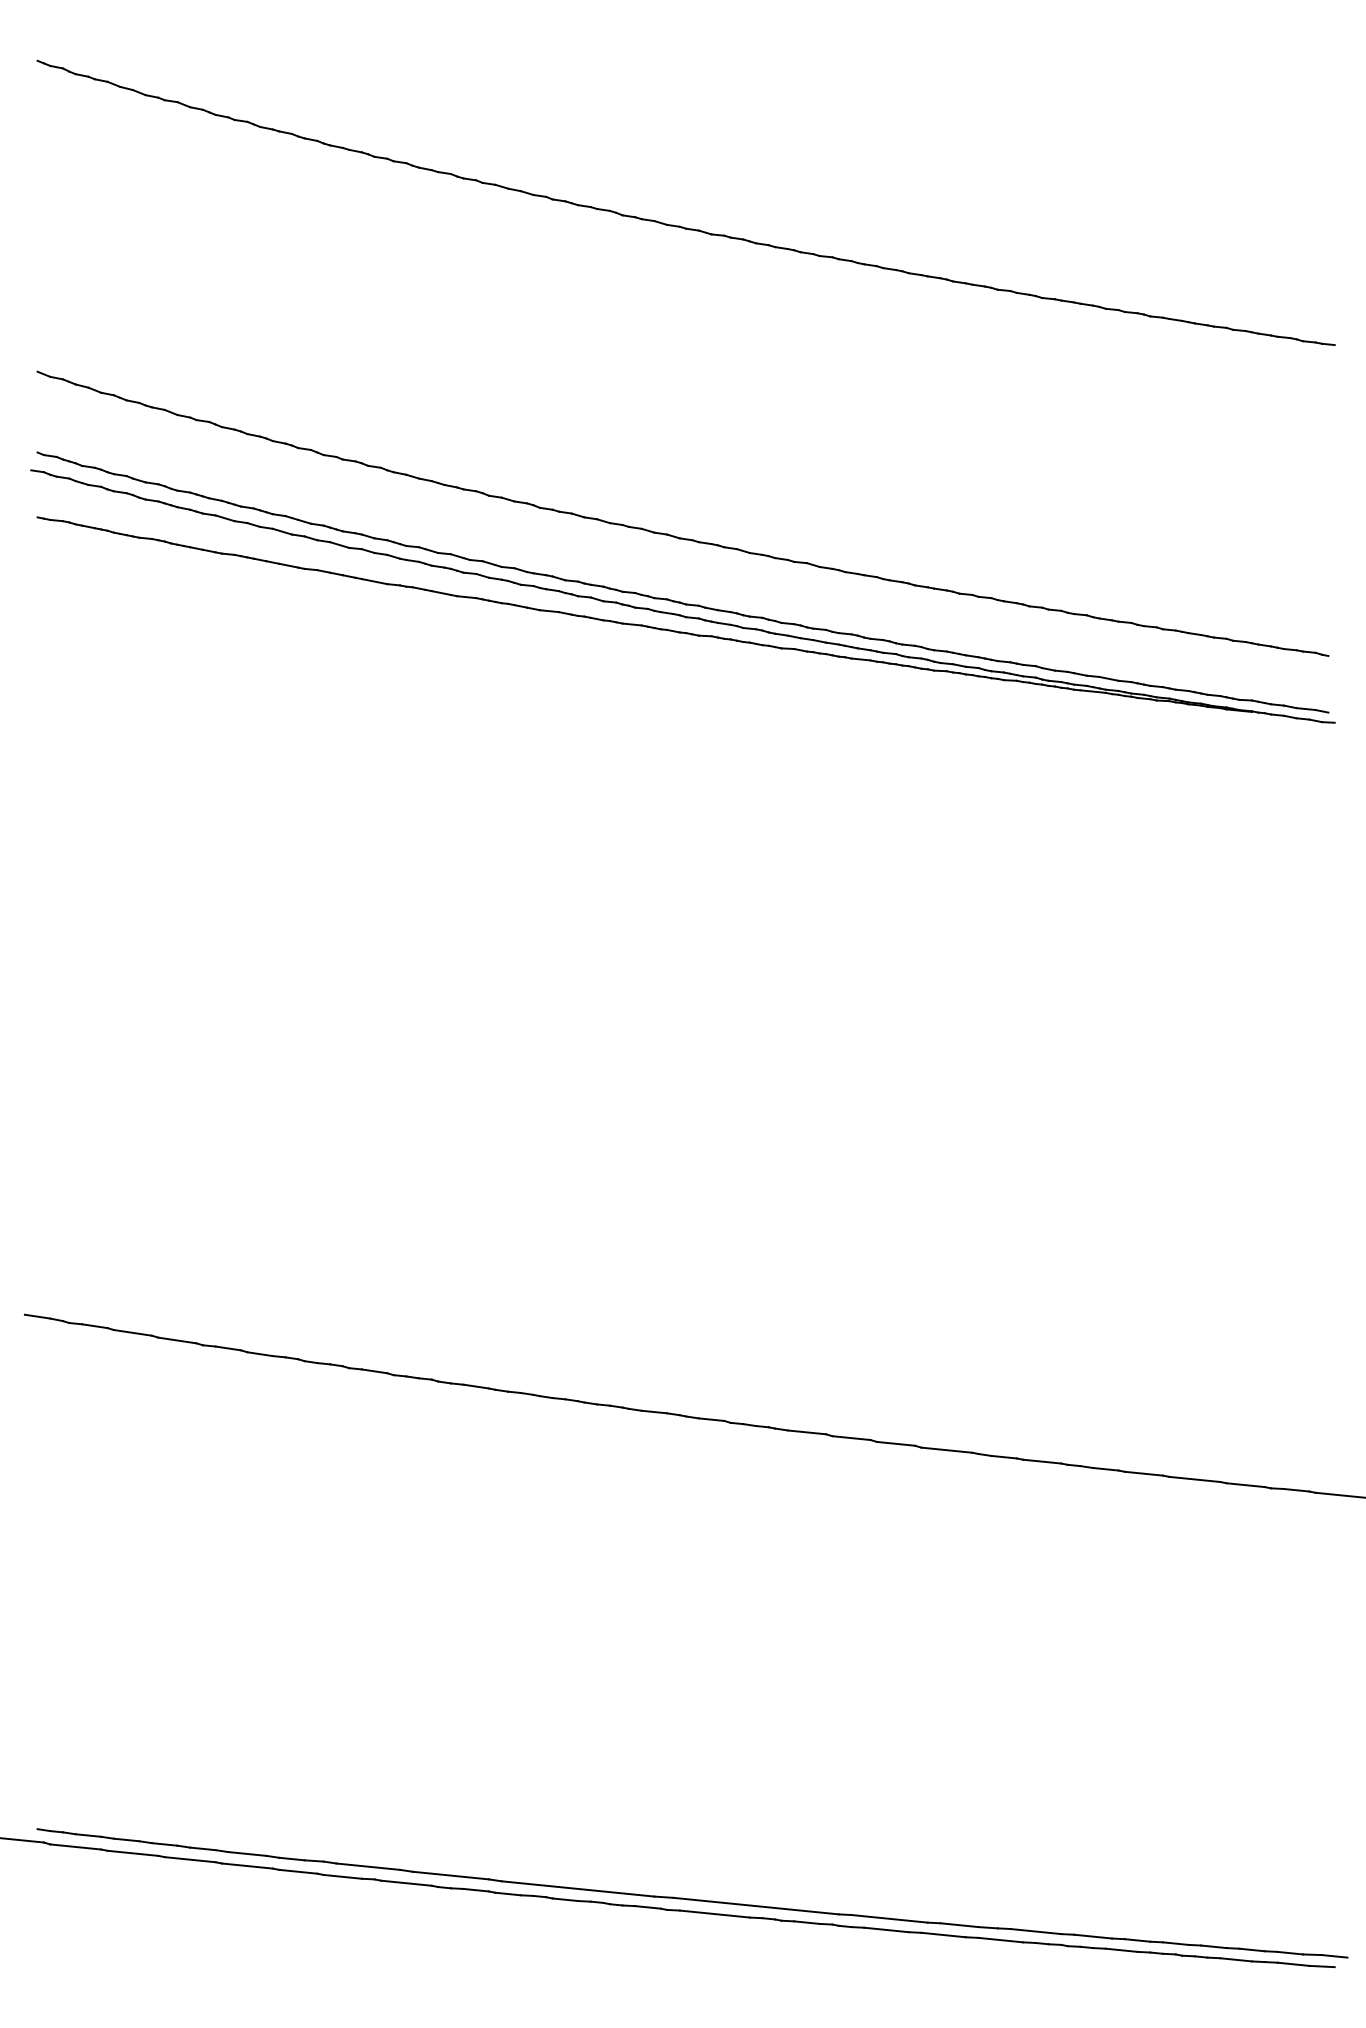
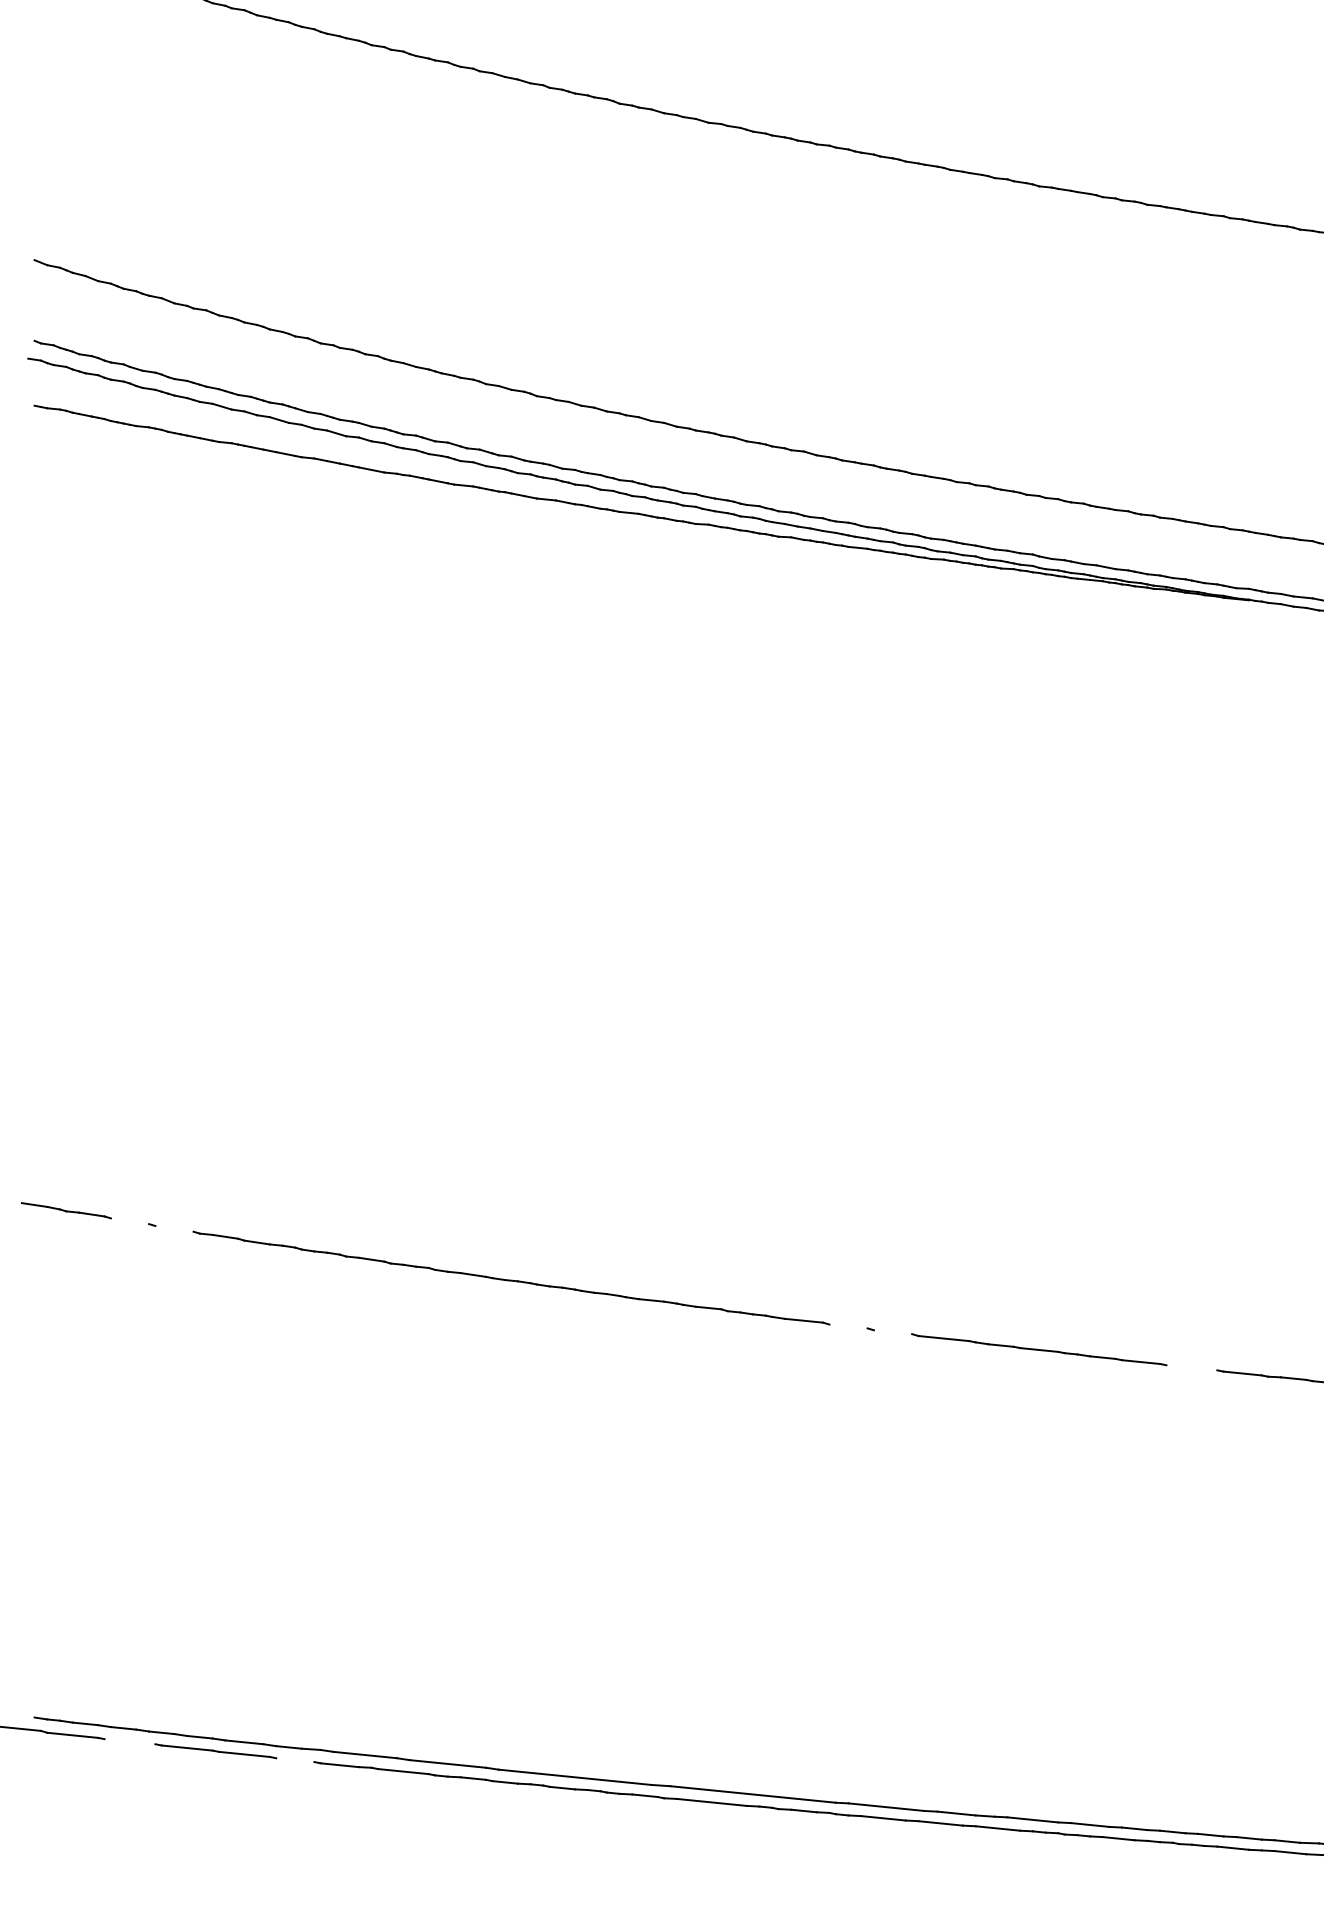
line: (132, 1332) -> (129, 1220), removed
line: (177, 1340) -> (174, 1228), removed
line: (851, 1438) -> (848, 1326), removed
line: (895, 1443) -> (892, 1331), removed
line: (1194, 1478) -> (1191, 1366), removed
line: (132, 1852) -> (129, 1740), removed
line: (298, 1871) -> (295, 1759), removed

